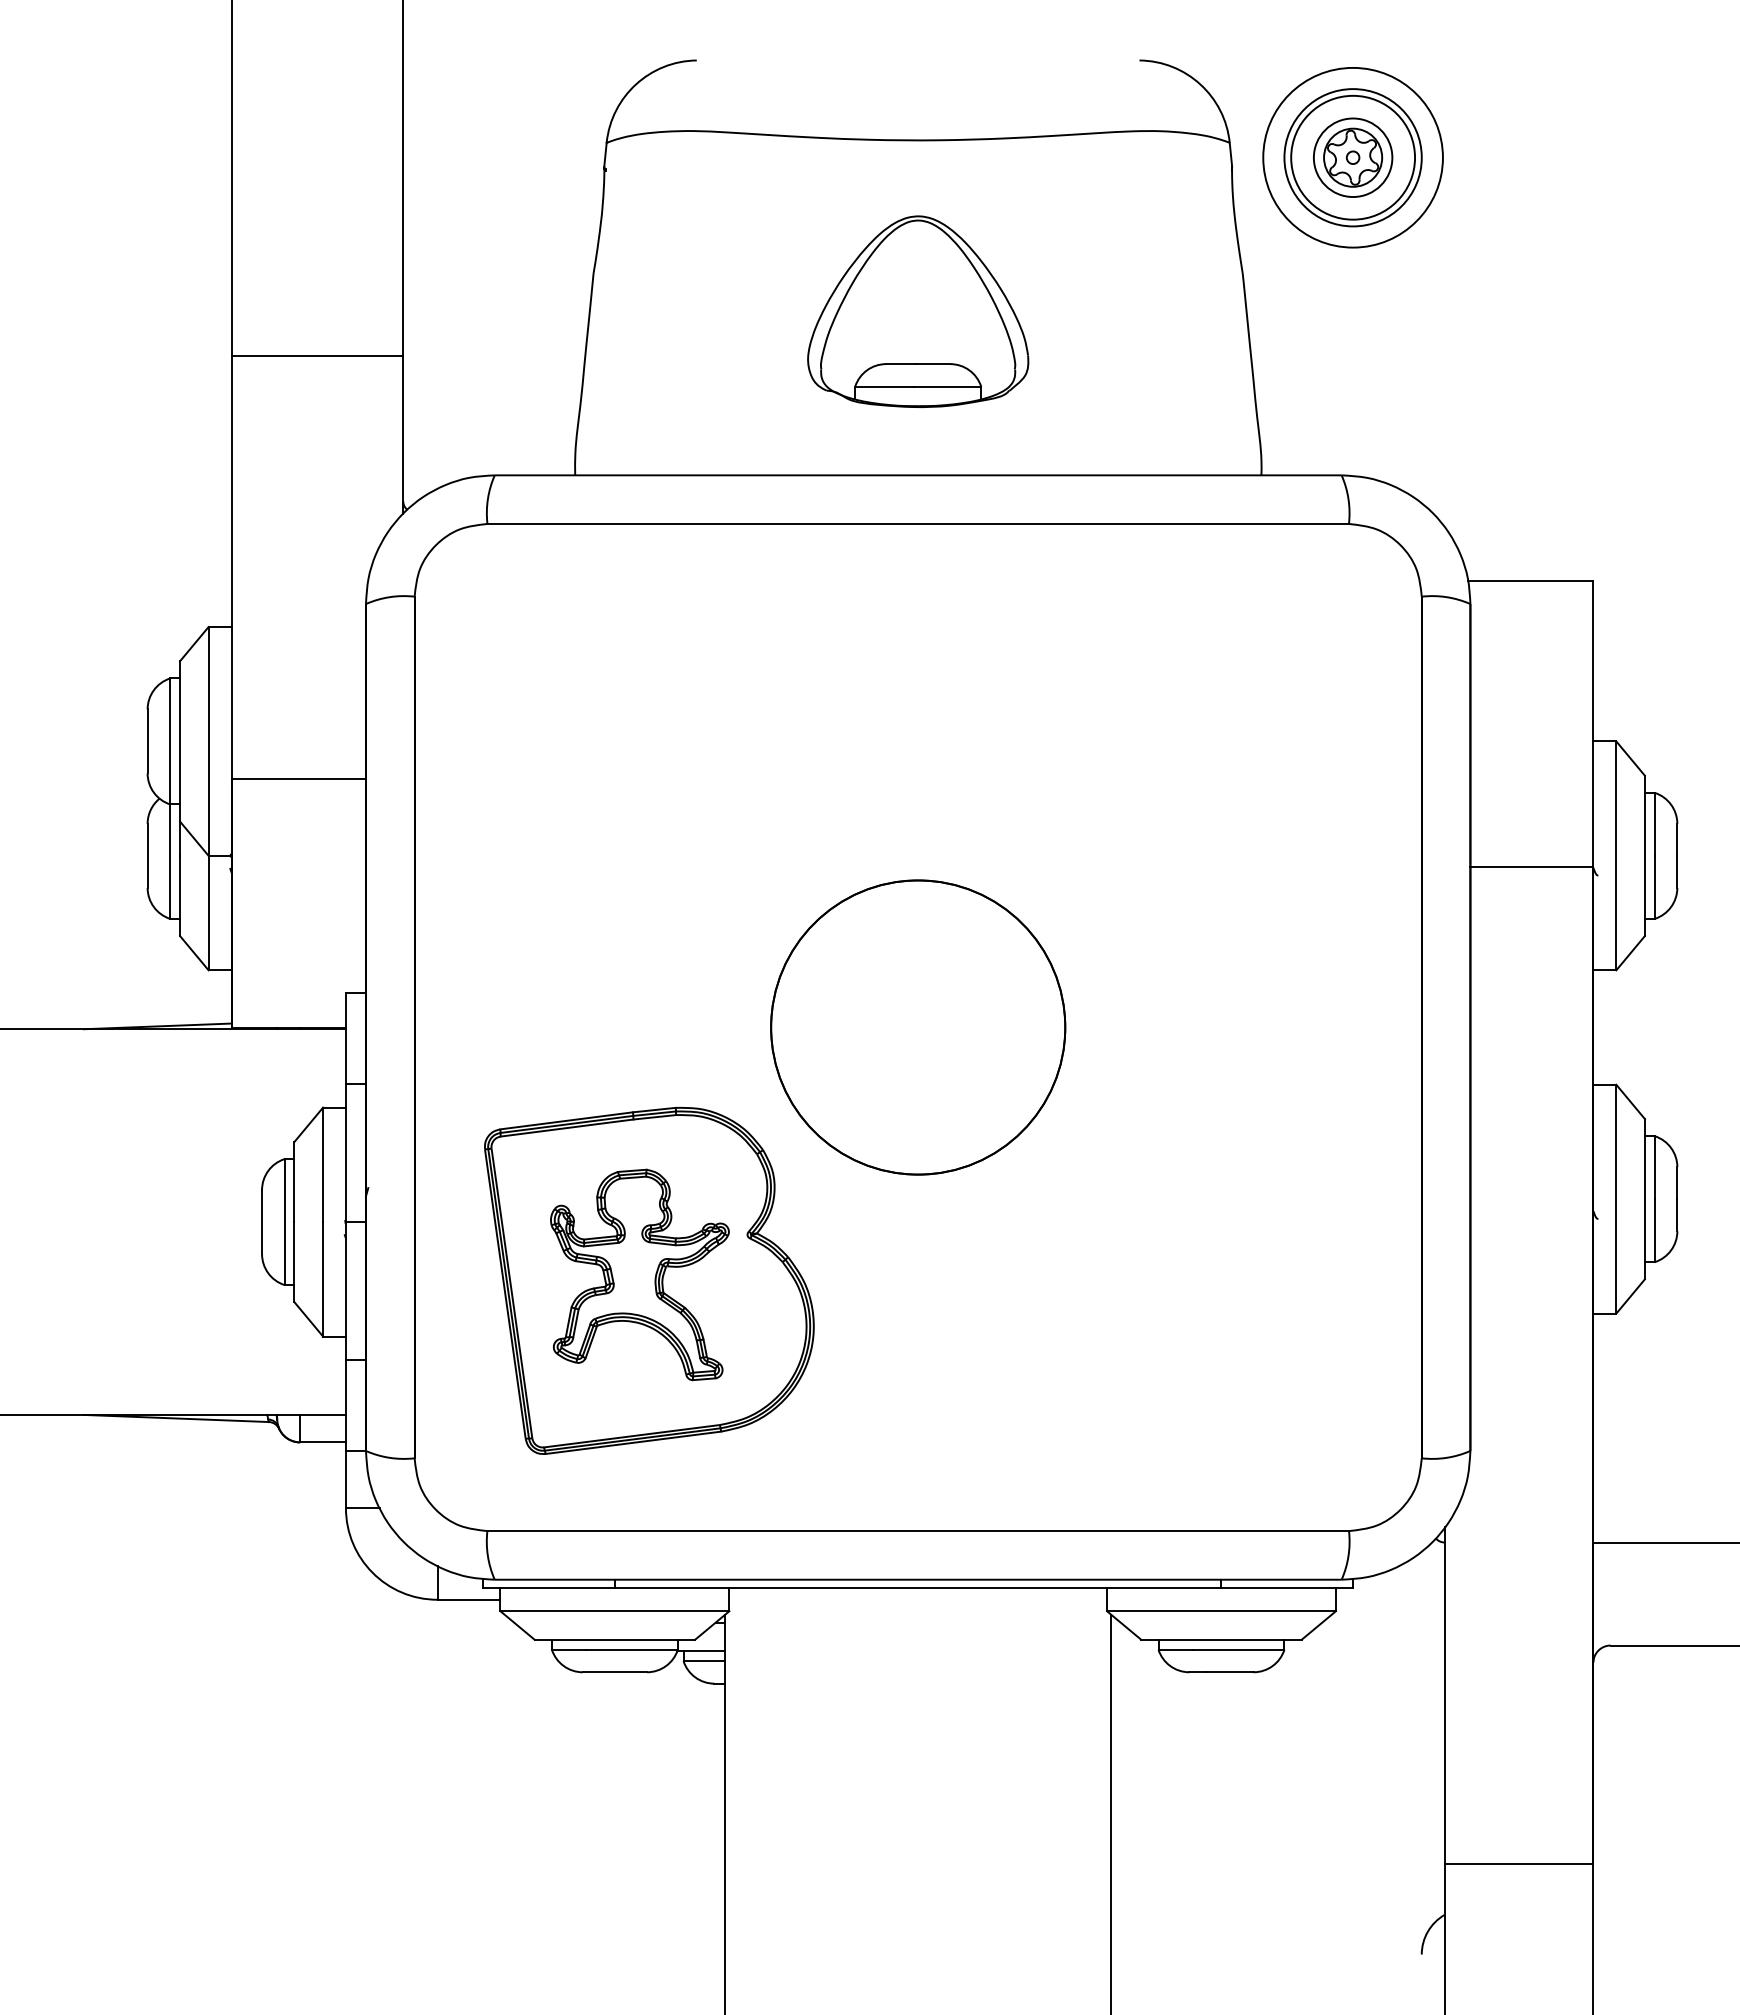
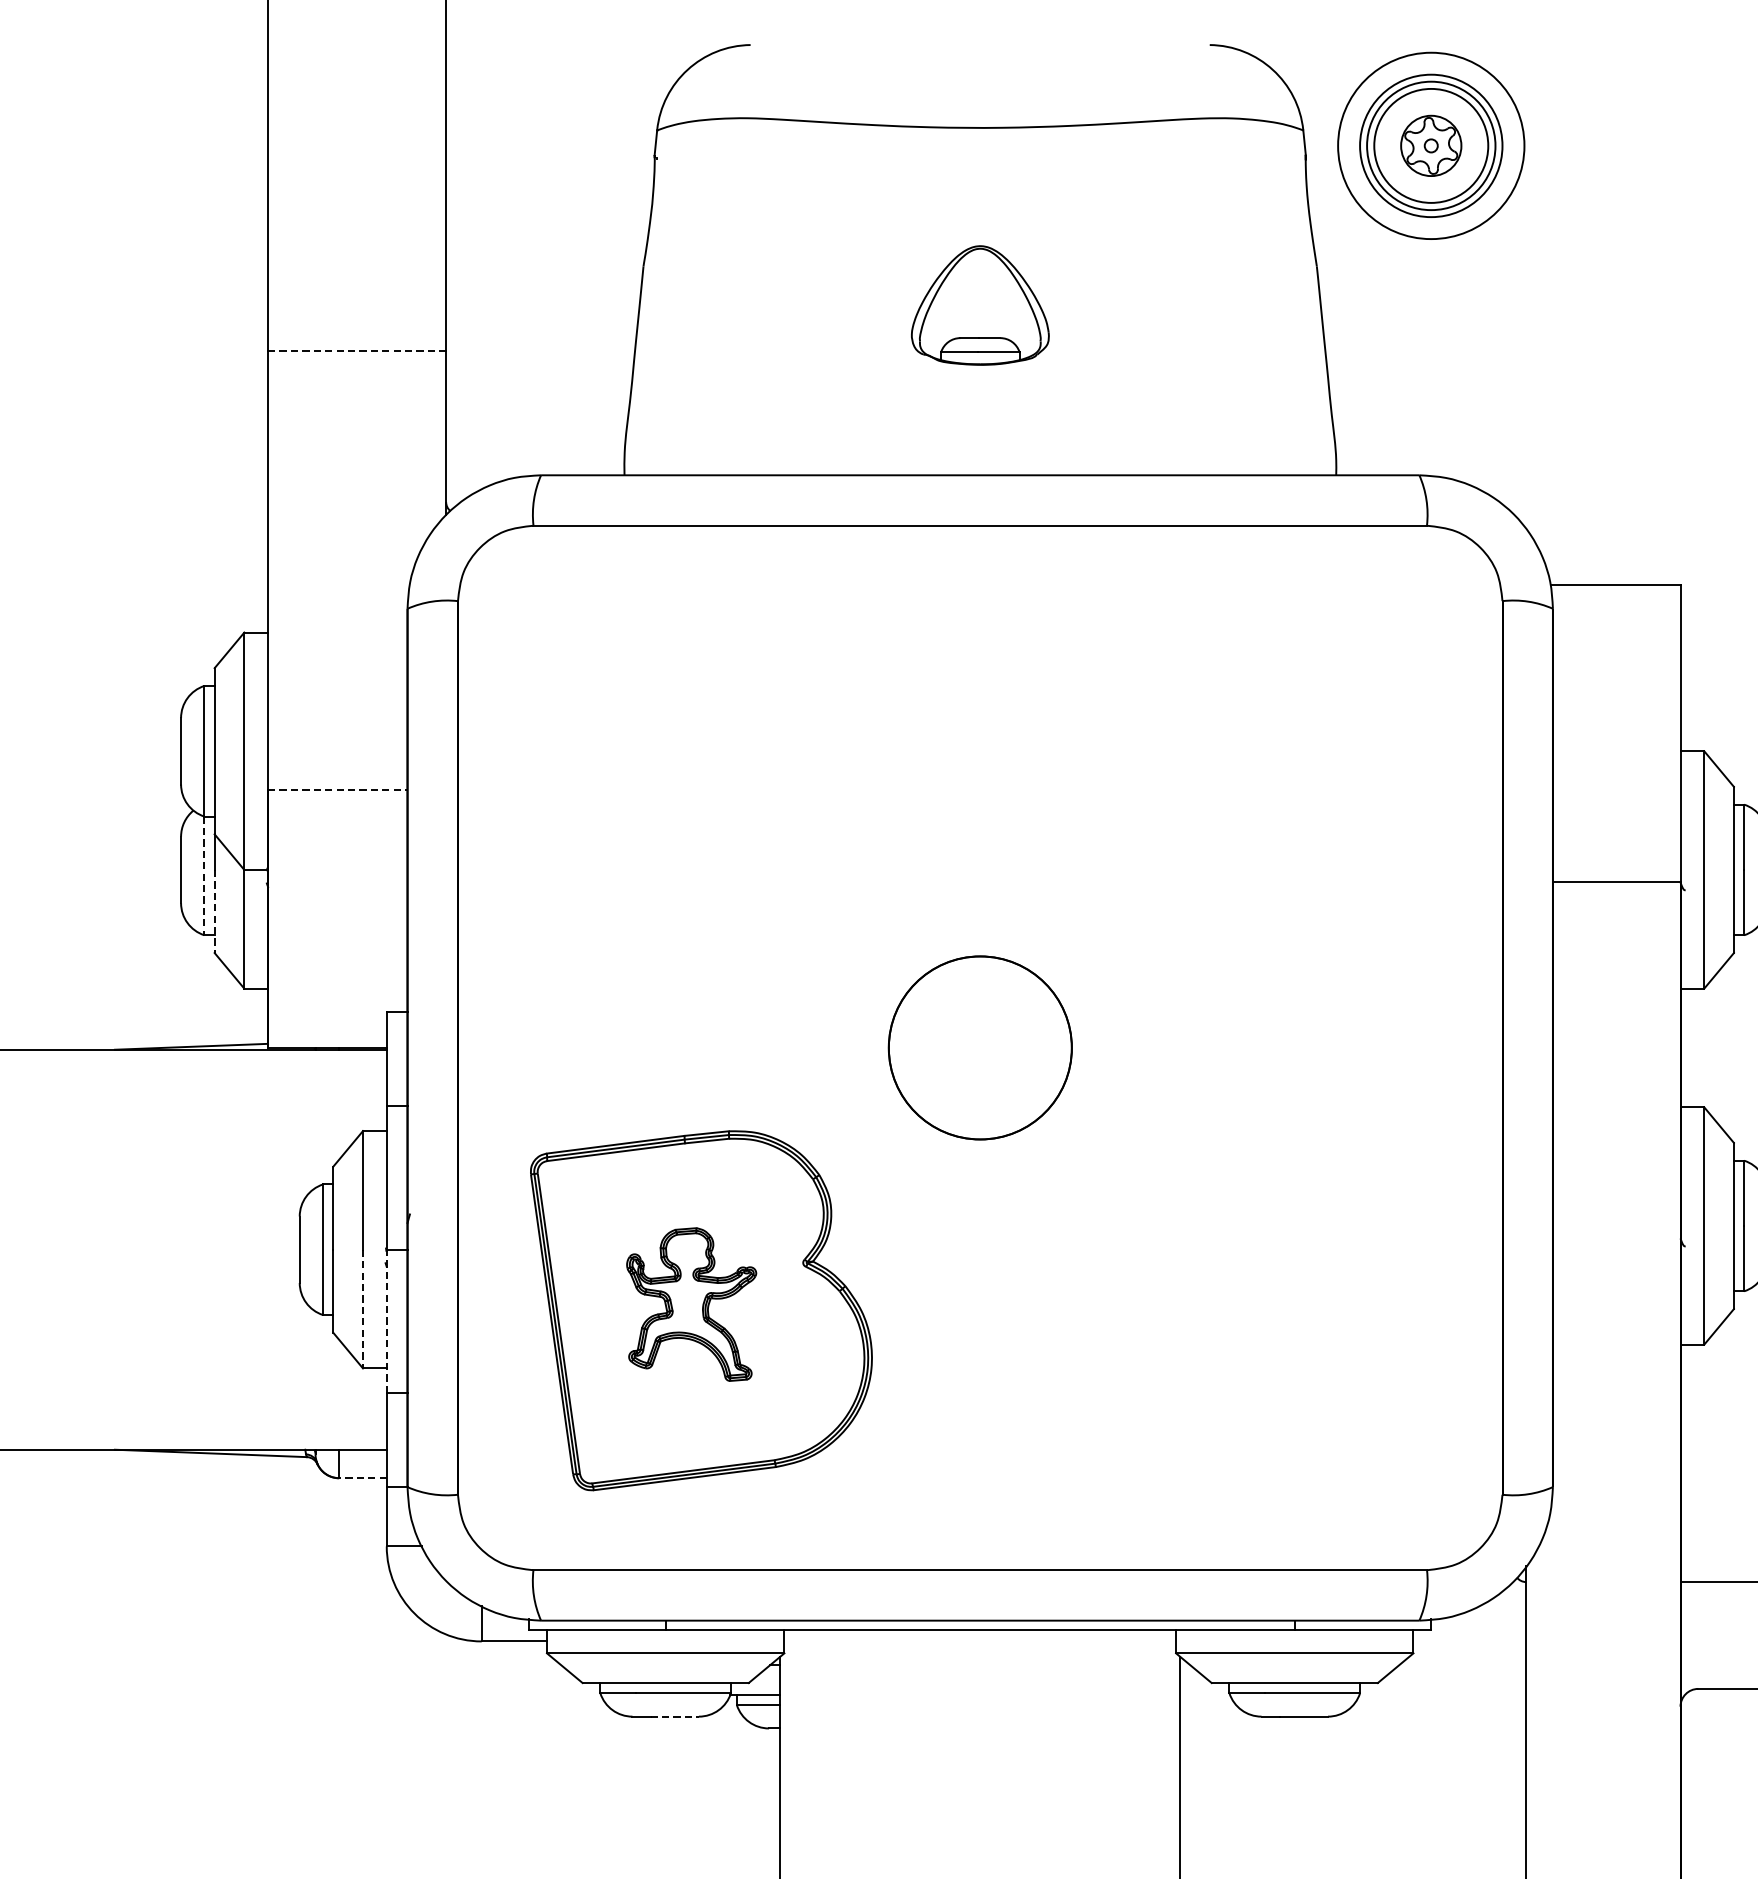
circle: (1352, 157) -> (1430, 145), size x1.4
part: (918, 311) -> (980, 305), size x0.6
line: (317, 355) -> (357, 351), solid -> dashed
line: (299, 778) -> (338, 789), solid -> dashed
line: (170, 862) -> (204, 876), solid -> dashed
line: (180, 896) -> (215, 912), solid -> dashed
circle: (918, 1027) -> (980, 1047), size x0.6
part: (639, 1274) -> (691, 1304), size x0.7
line: (323, 1279) -> (363, 1309), solid -> dashed
line: (345, 1290) -> (386, 1320), solid -> dashed
line: (323, 1442) -> (363, 1478), solid -> dashed
line: (624, 1672) -> (675, 1716), solid -> dashed

